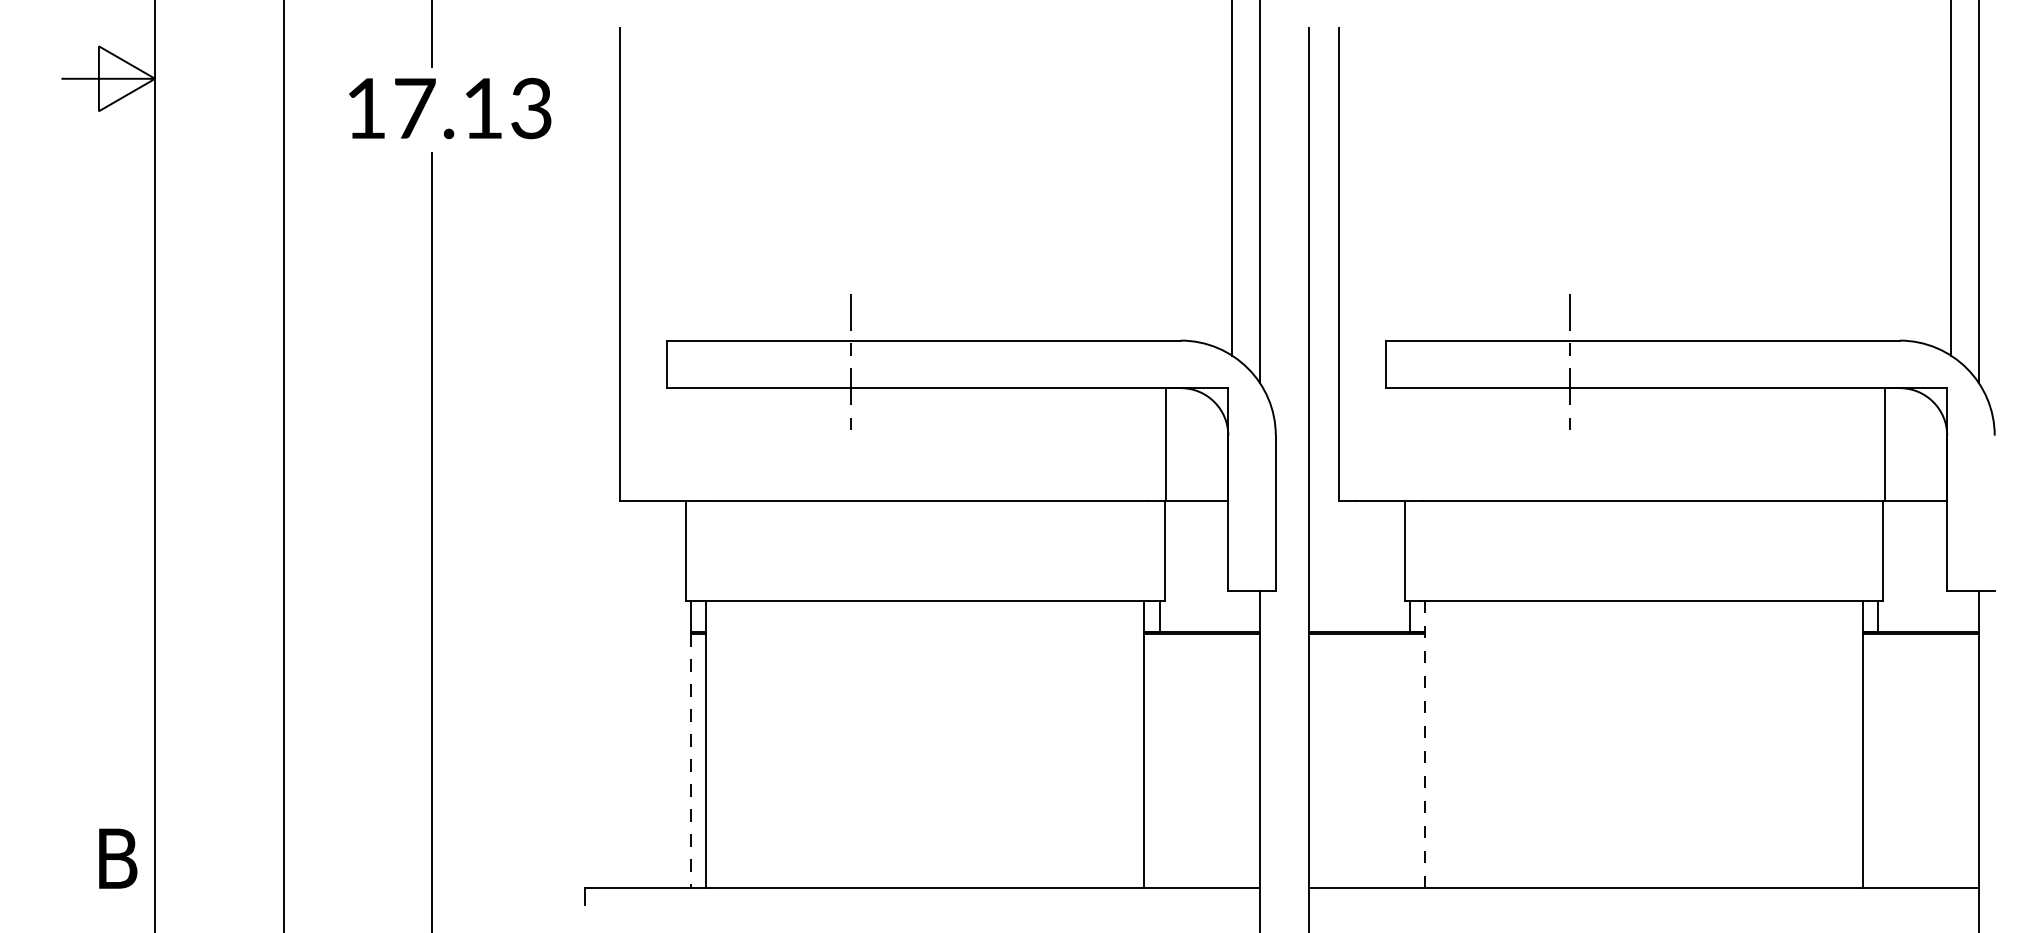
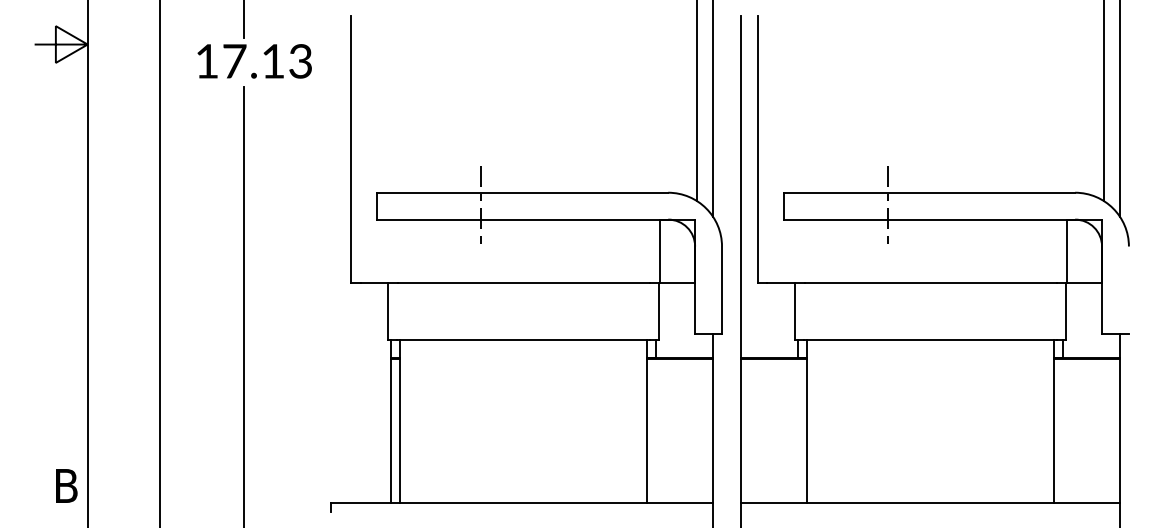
line: (1425, 744) -> (806, 421), dashed -> solid
line: (690, 760) -> (390, 430), dashed -> solid

